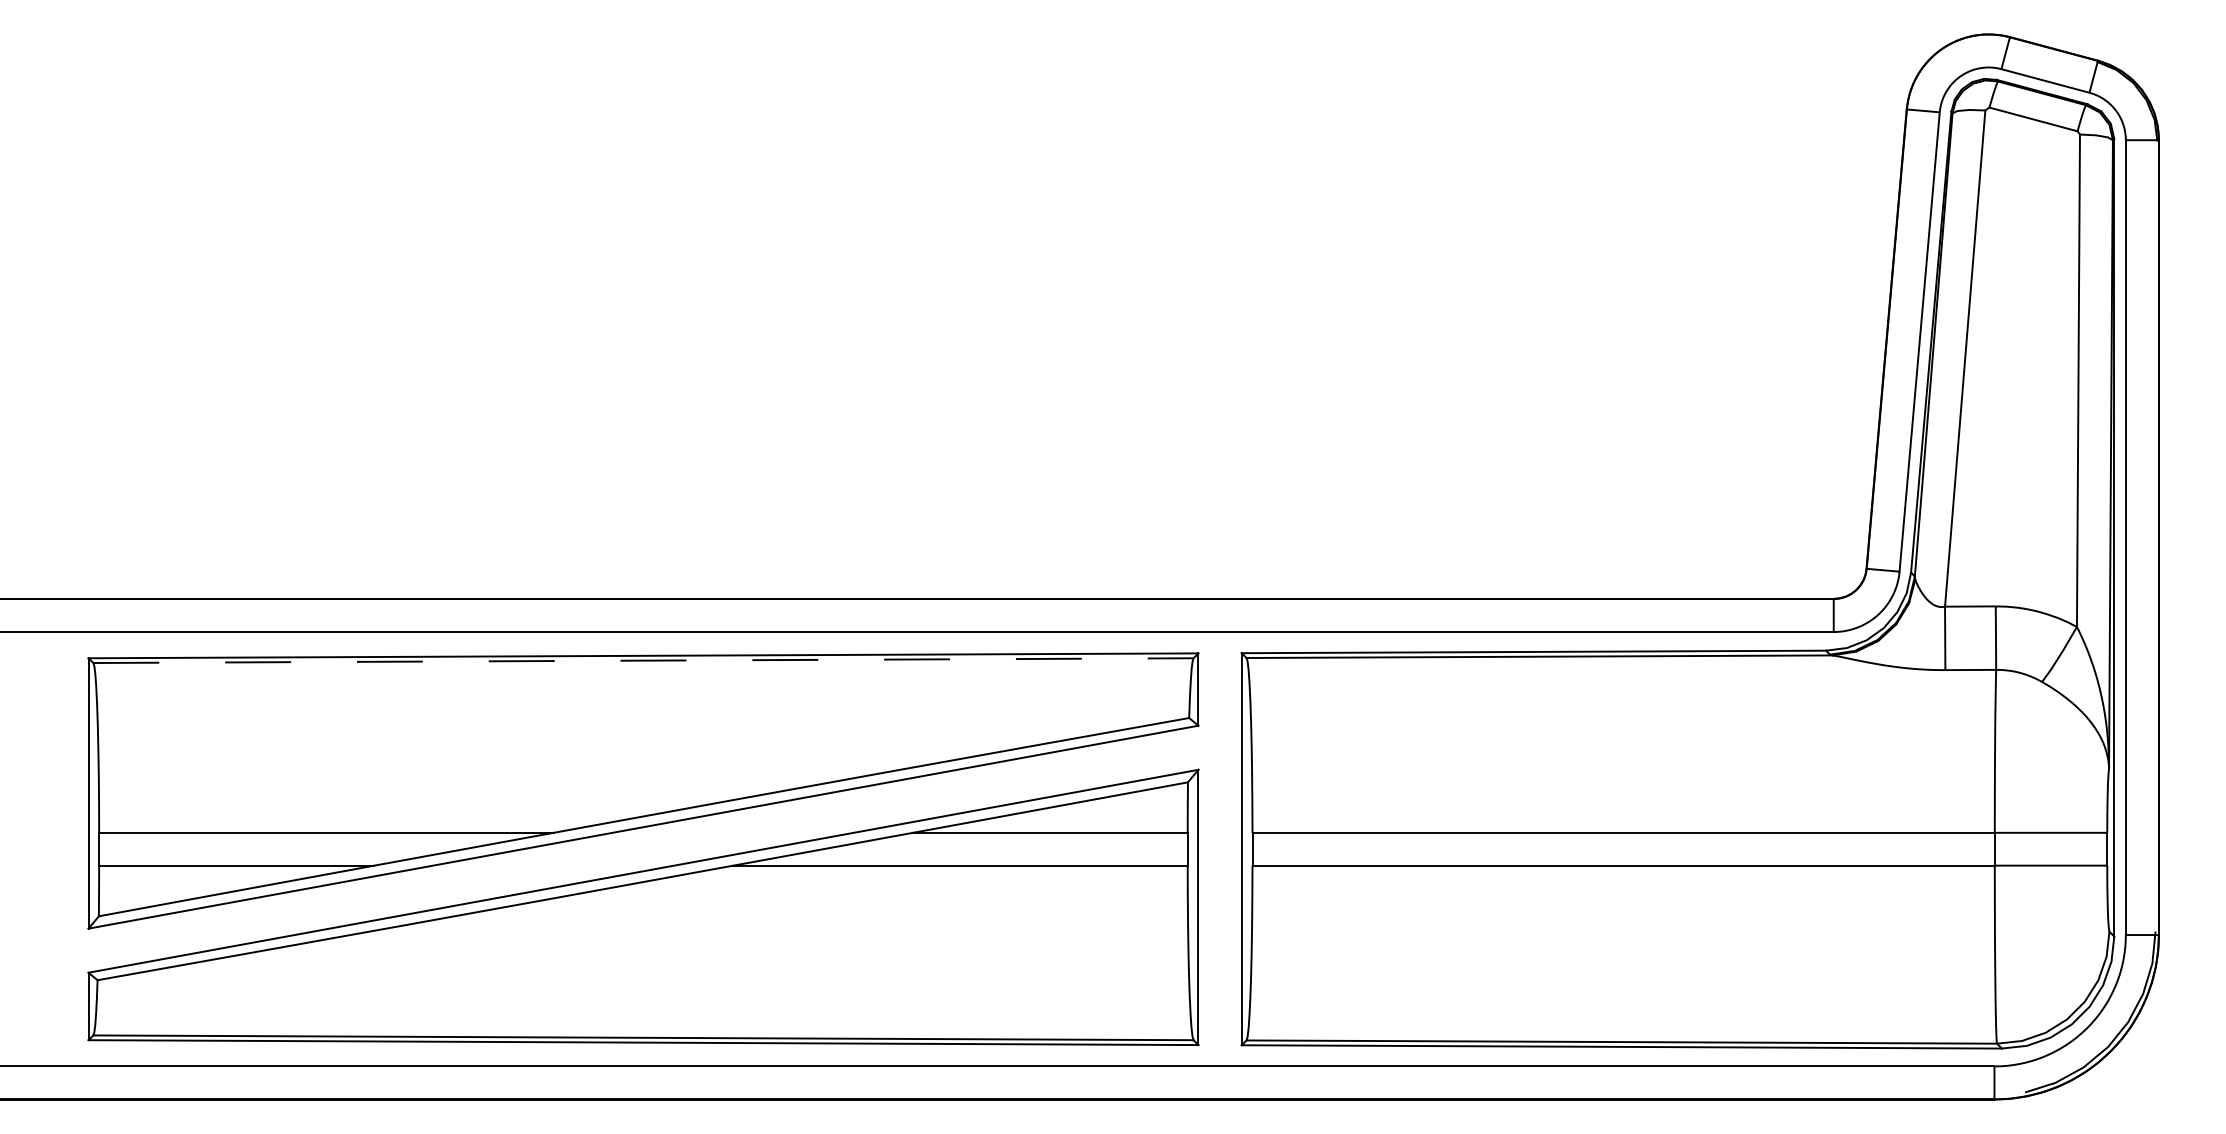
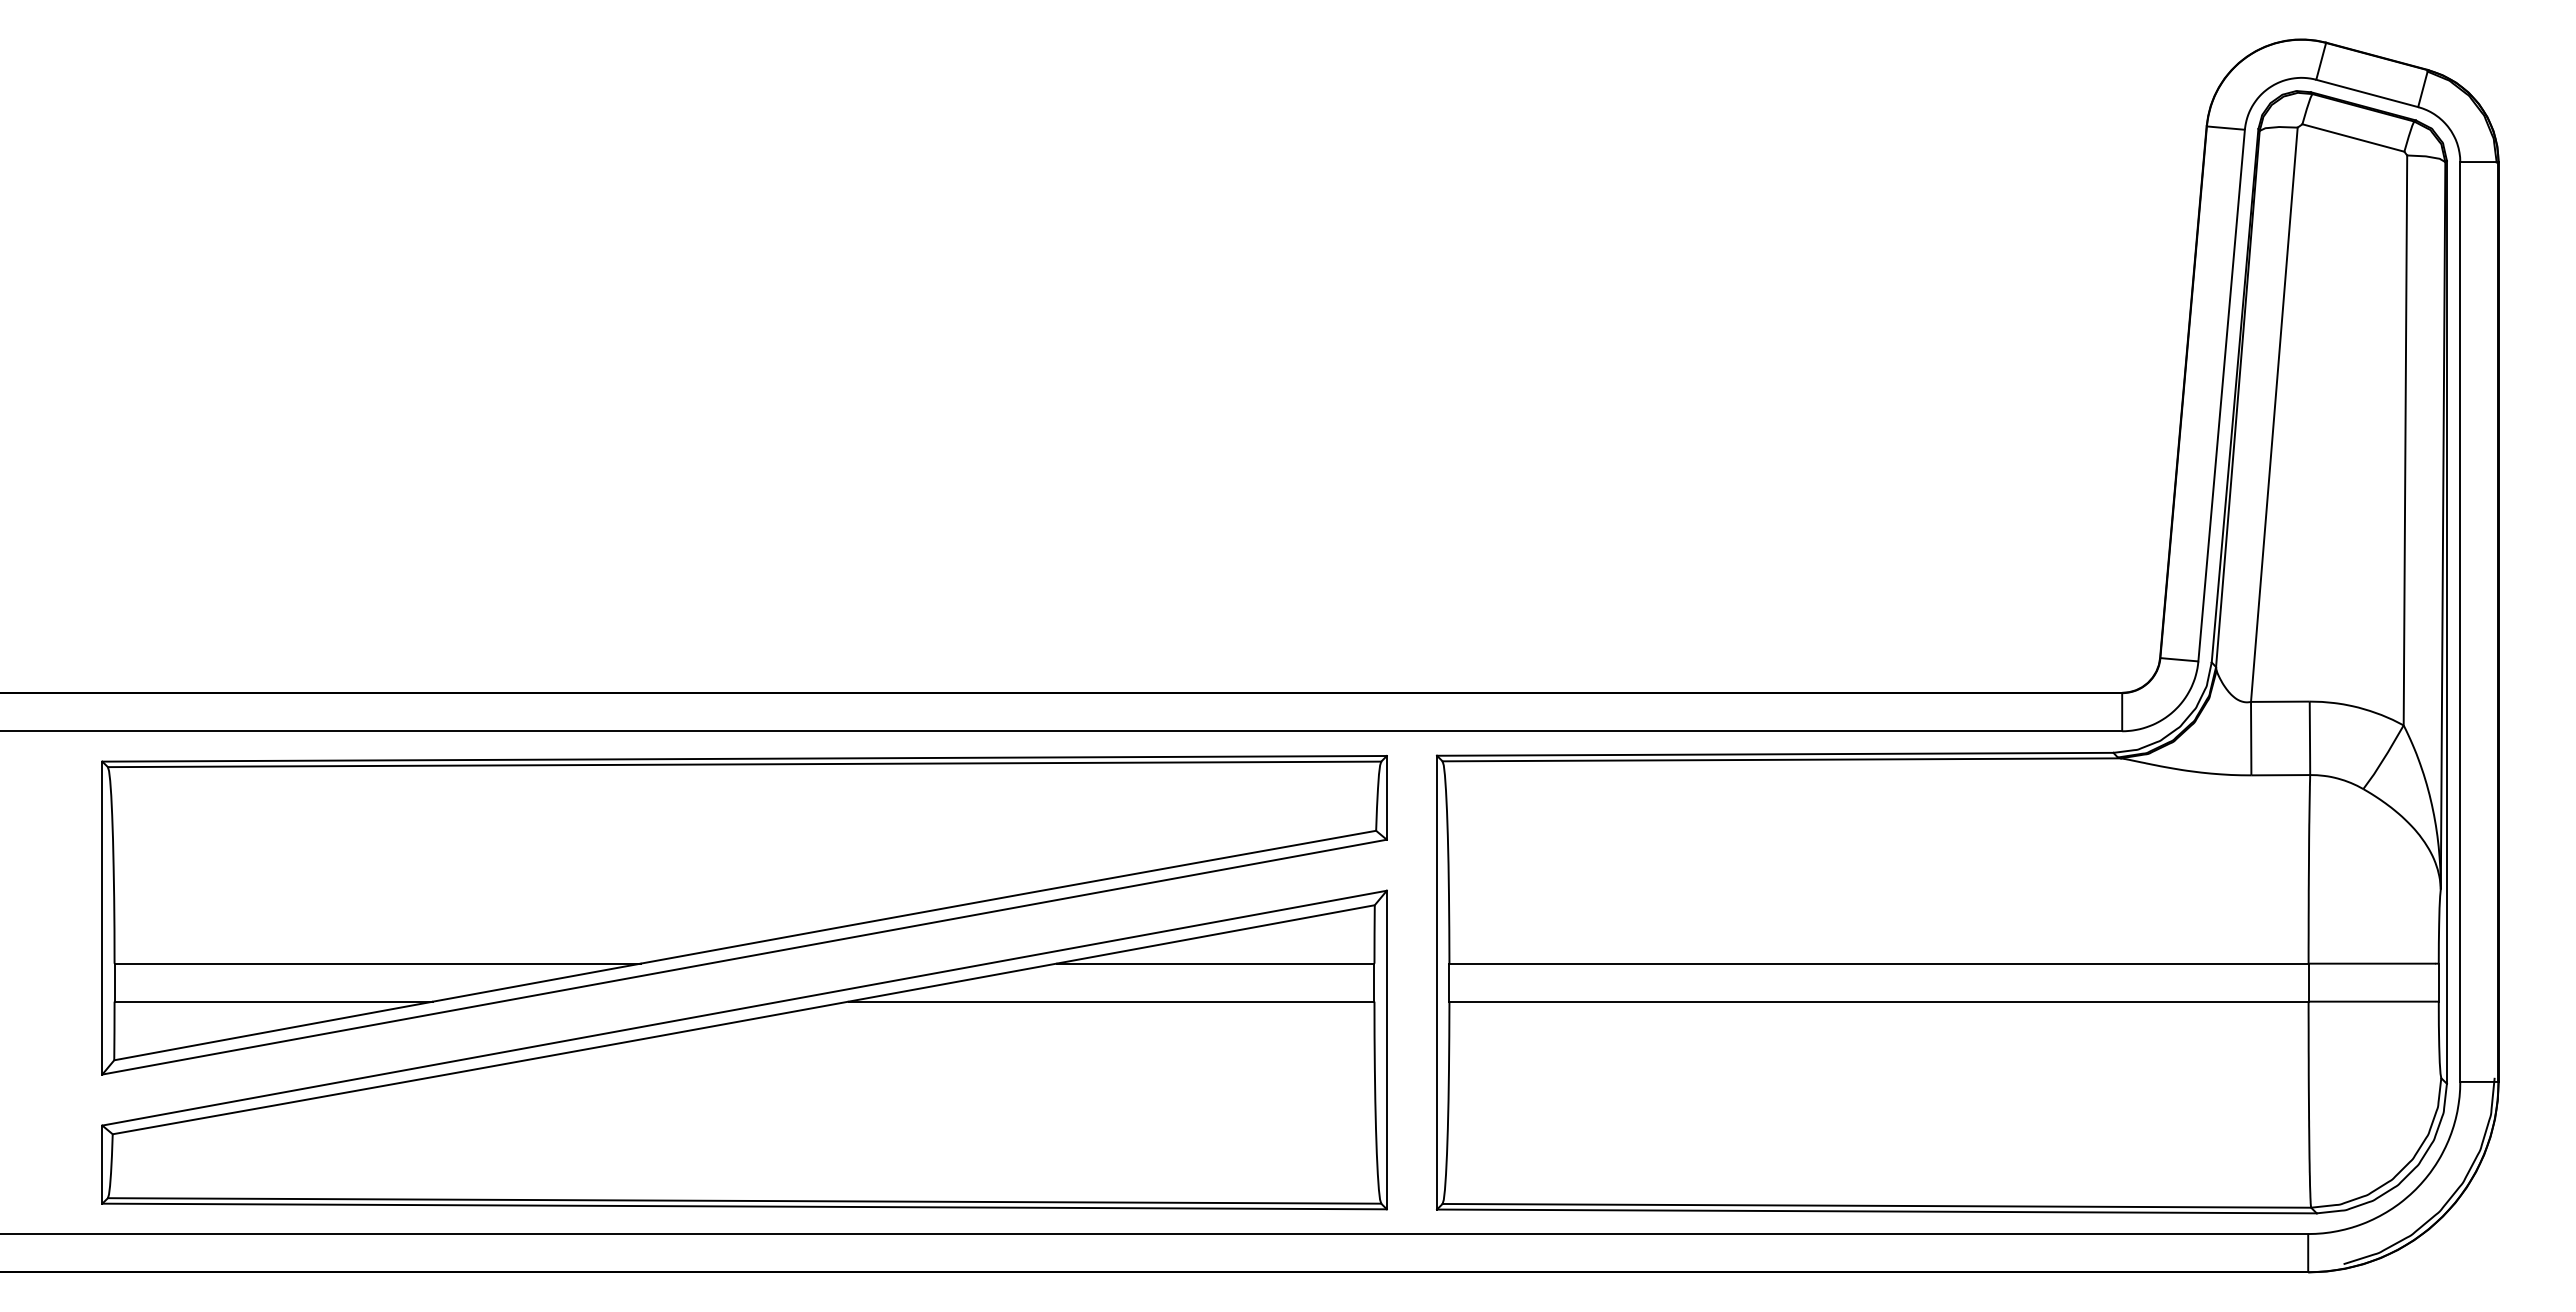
line: (643, 660) -> (744, 764), dashed -> solid

